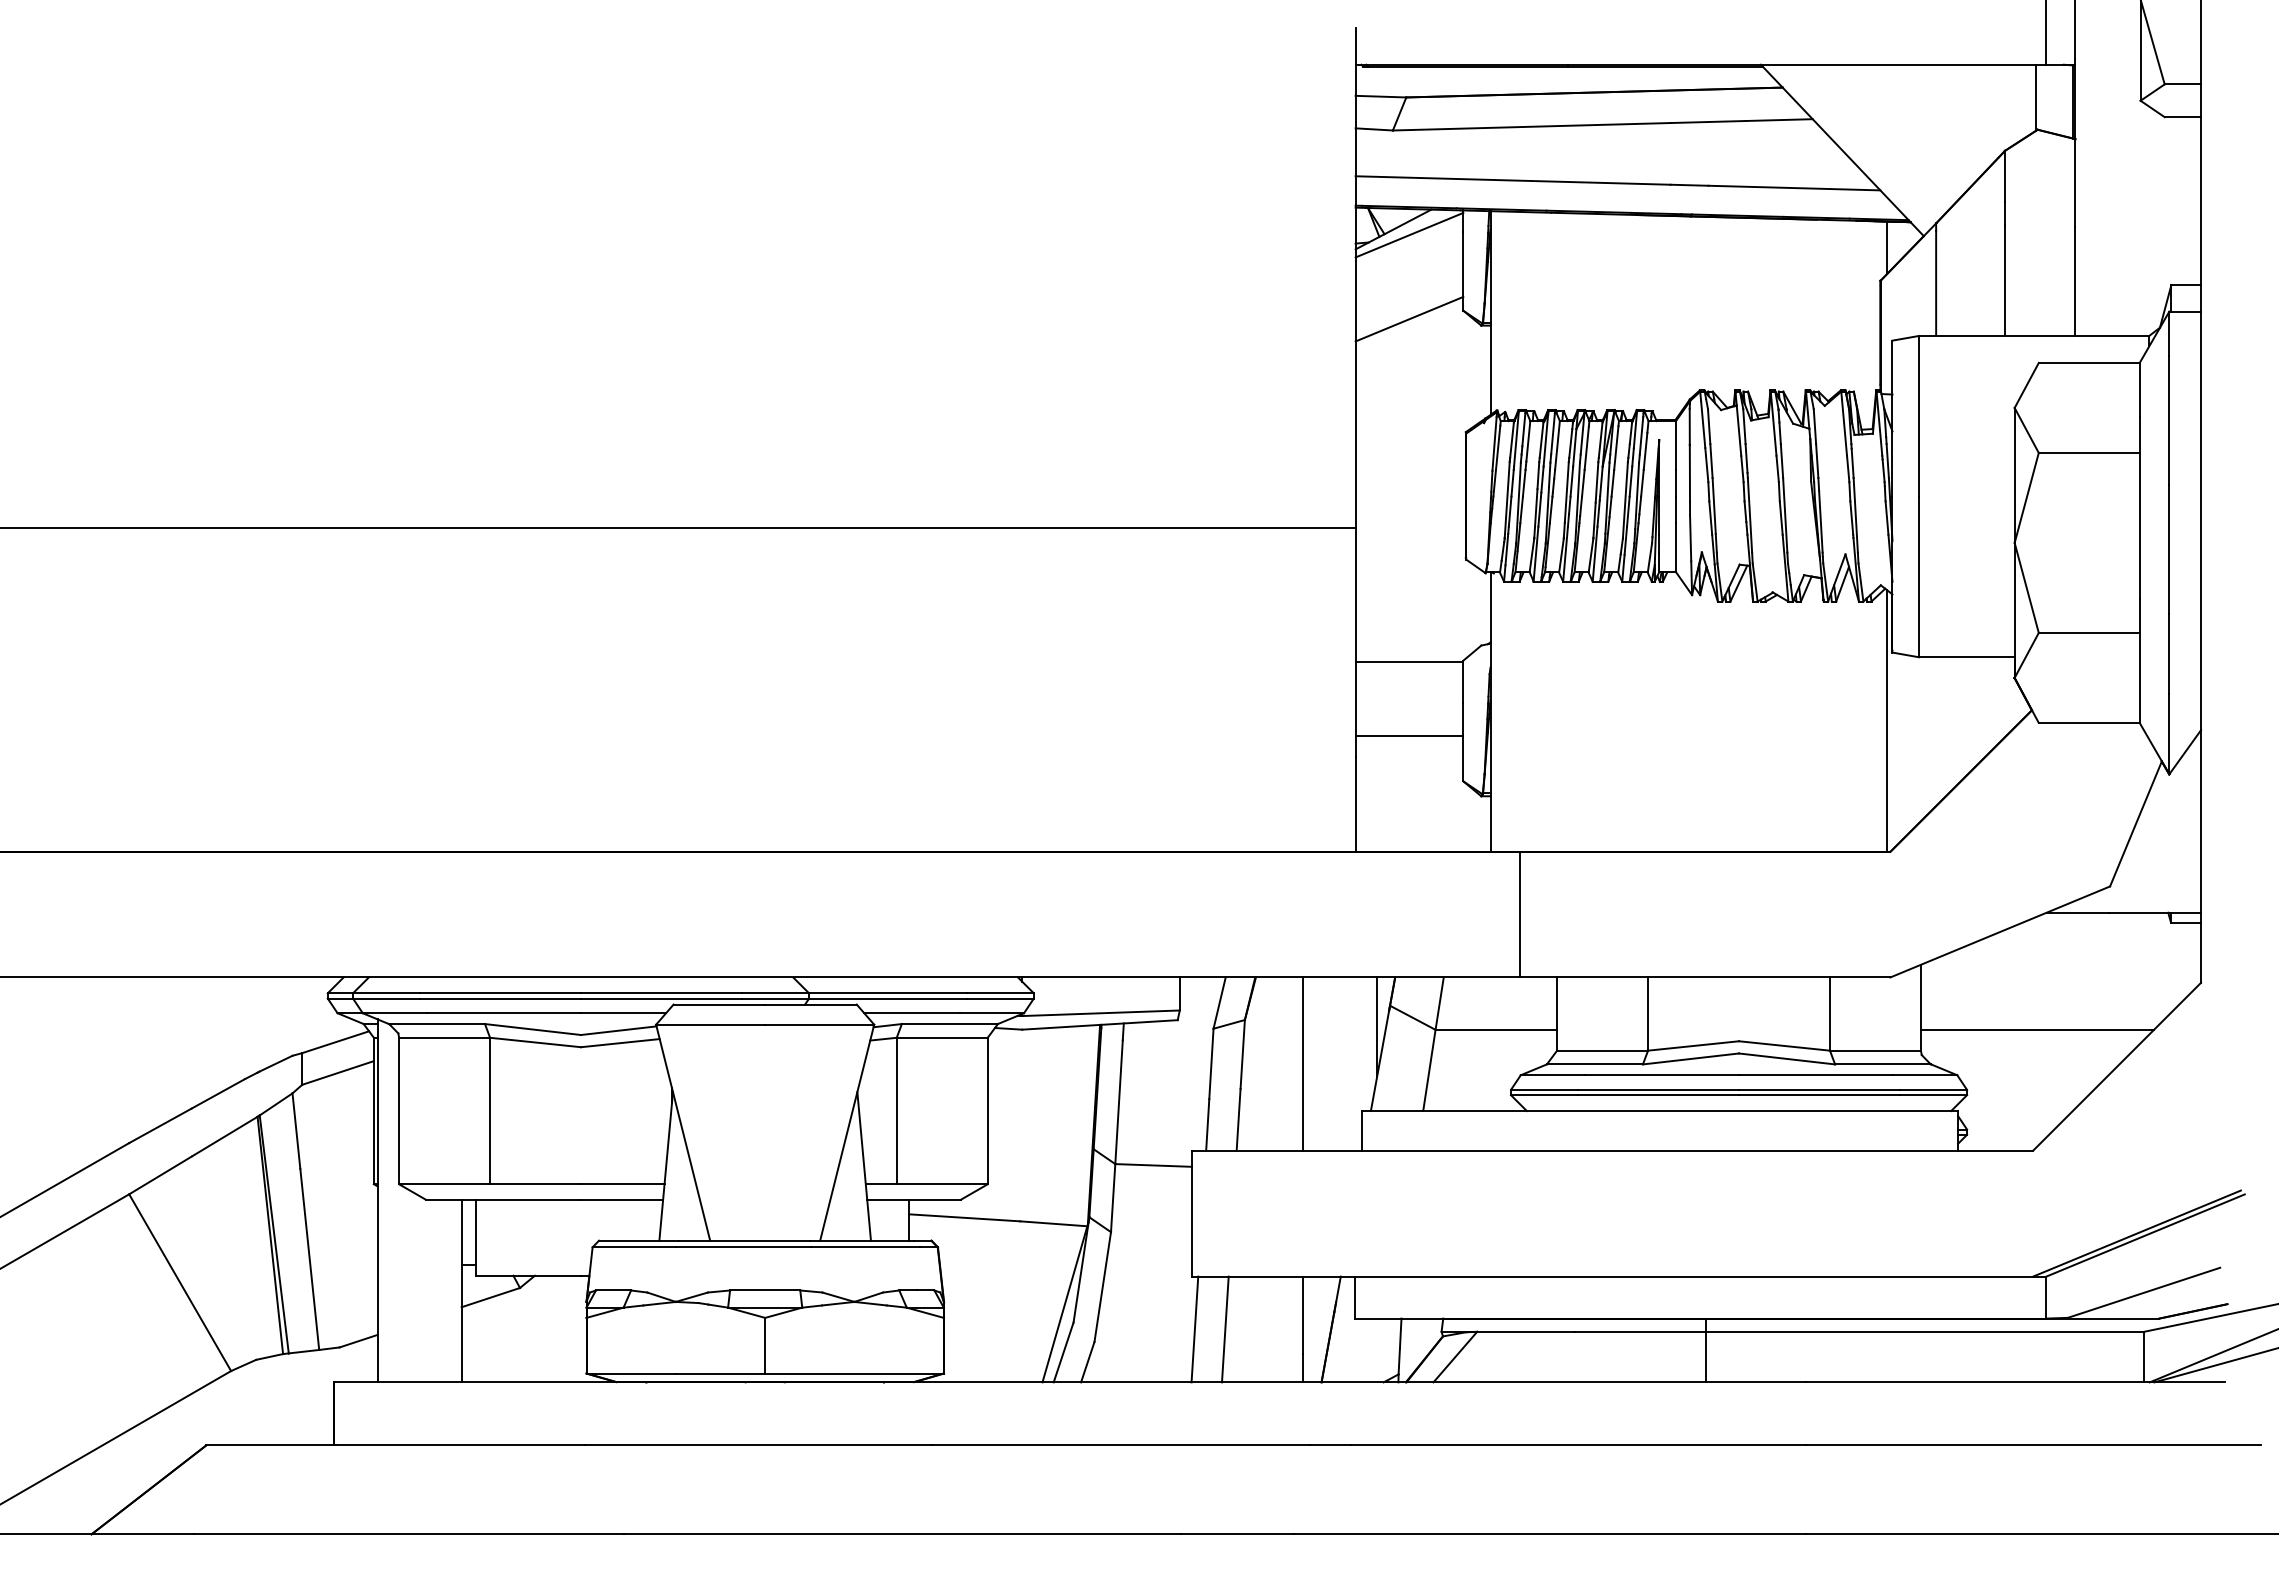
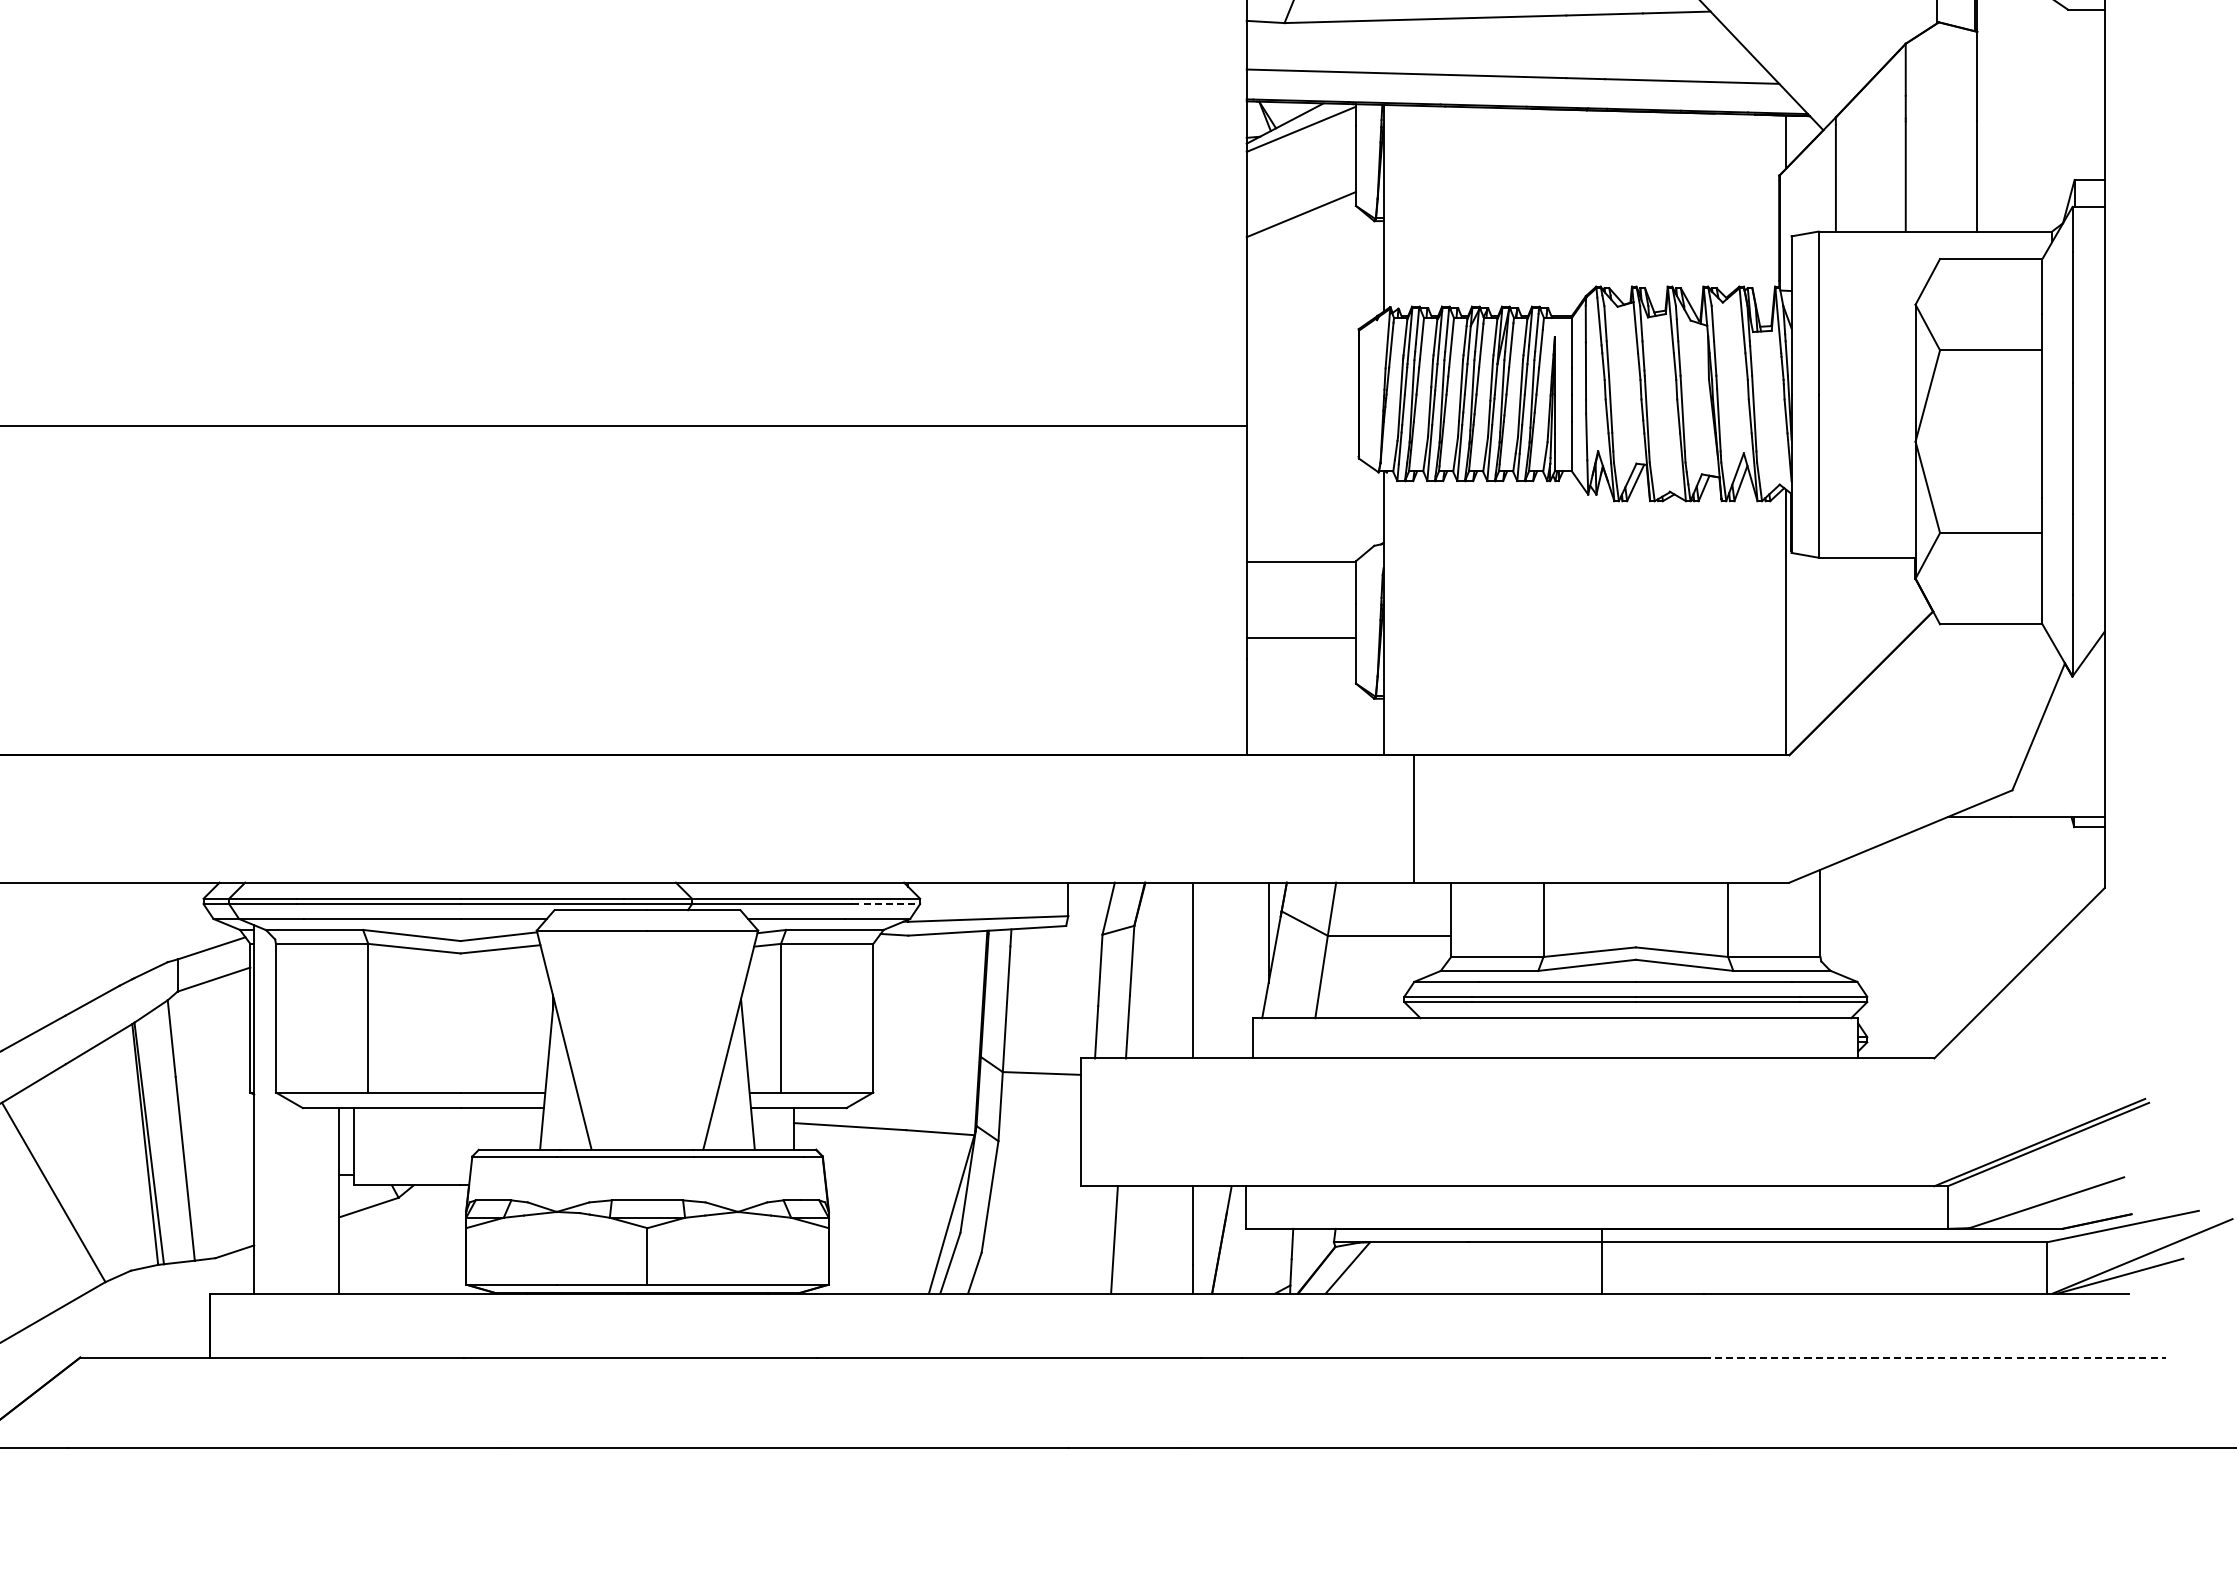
line: (1000, 998) -> (886, 904), solid -> dashed
line: (2037, 1029) -> (1938, 935), removed
line: (1194, 1329) -> (1083, 1239), removed
line: (2033, 1445) -> (1934, 1357), solid -> dashed

